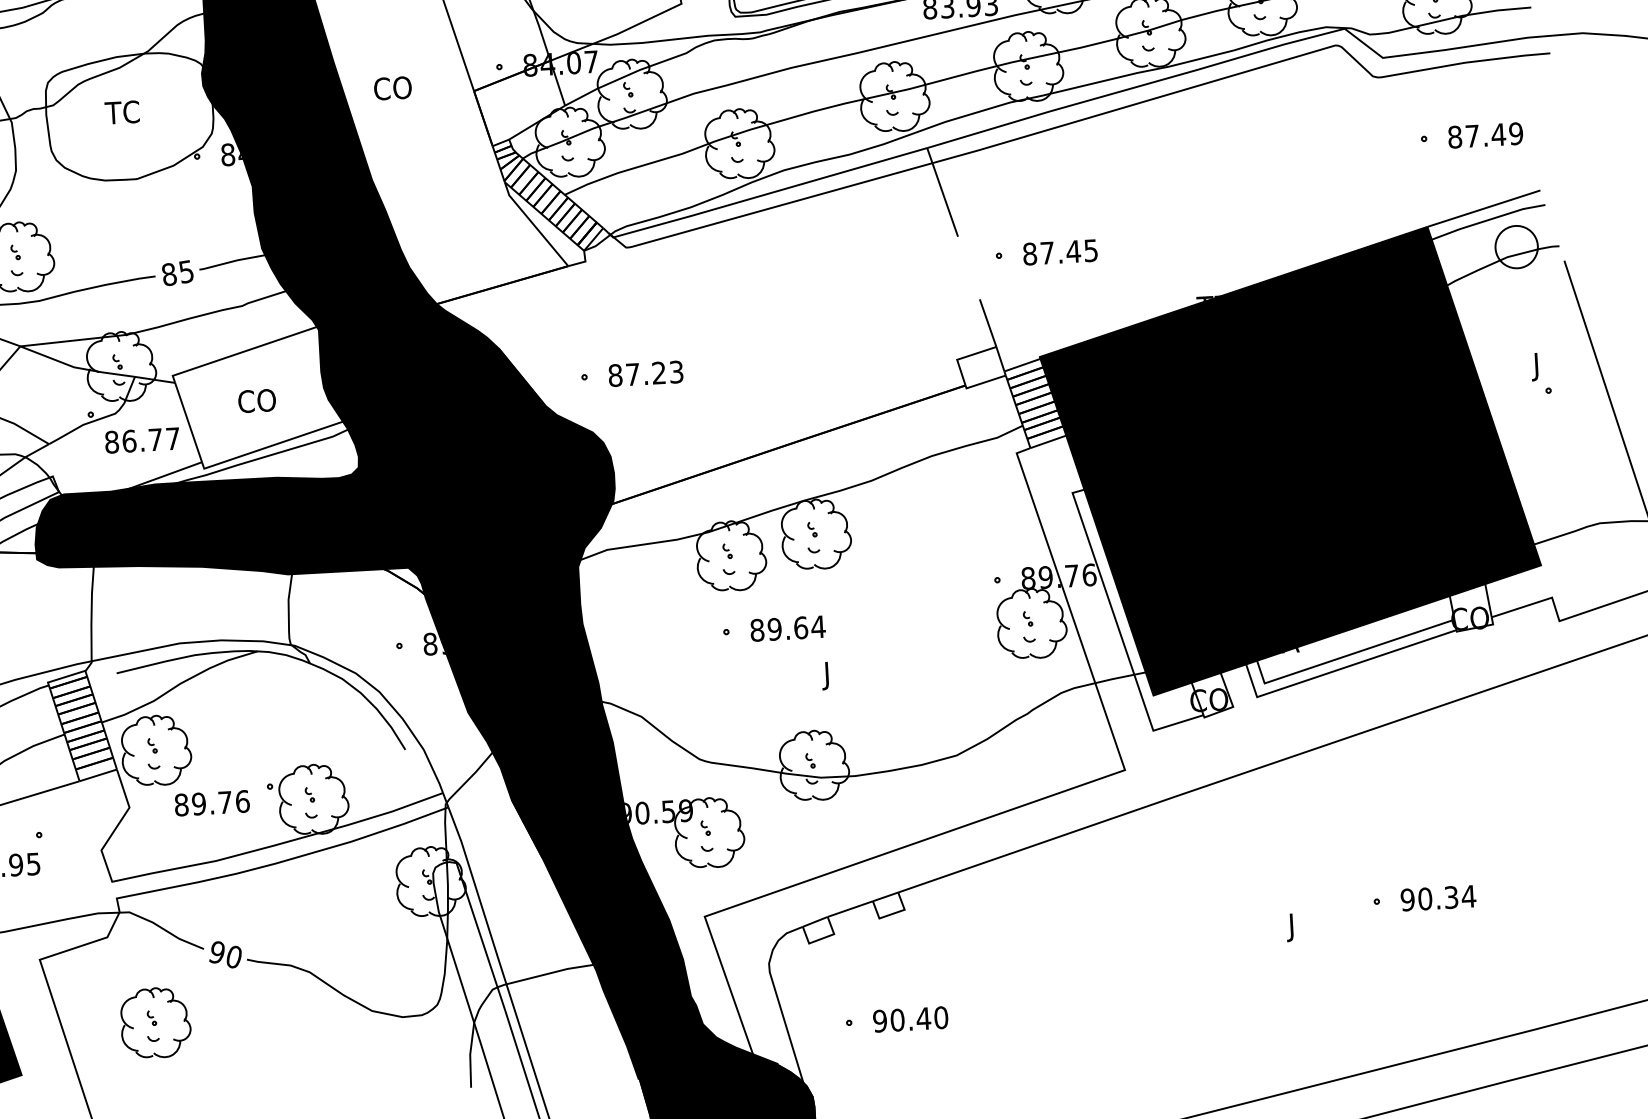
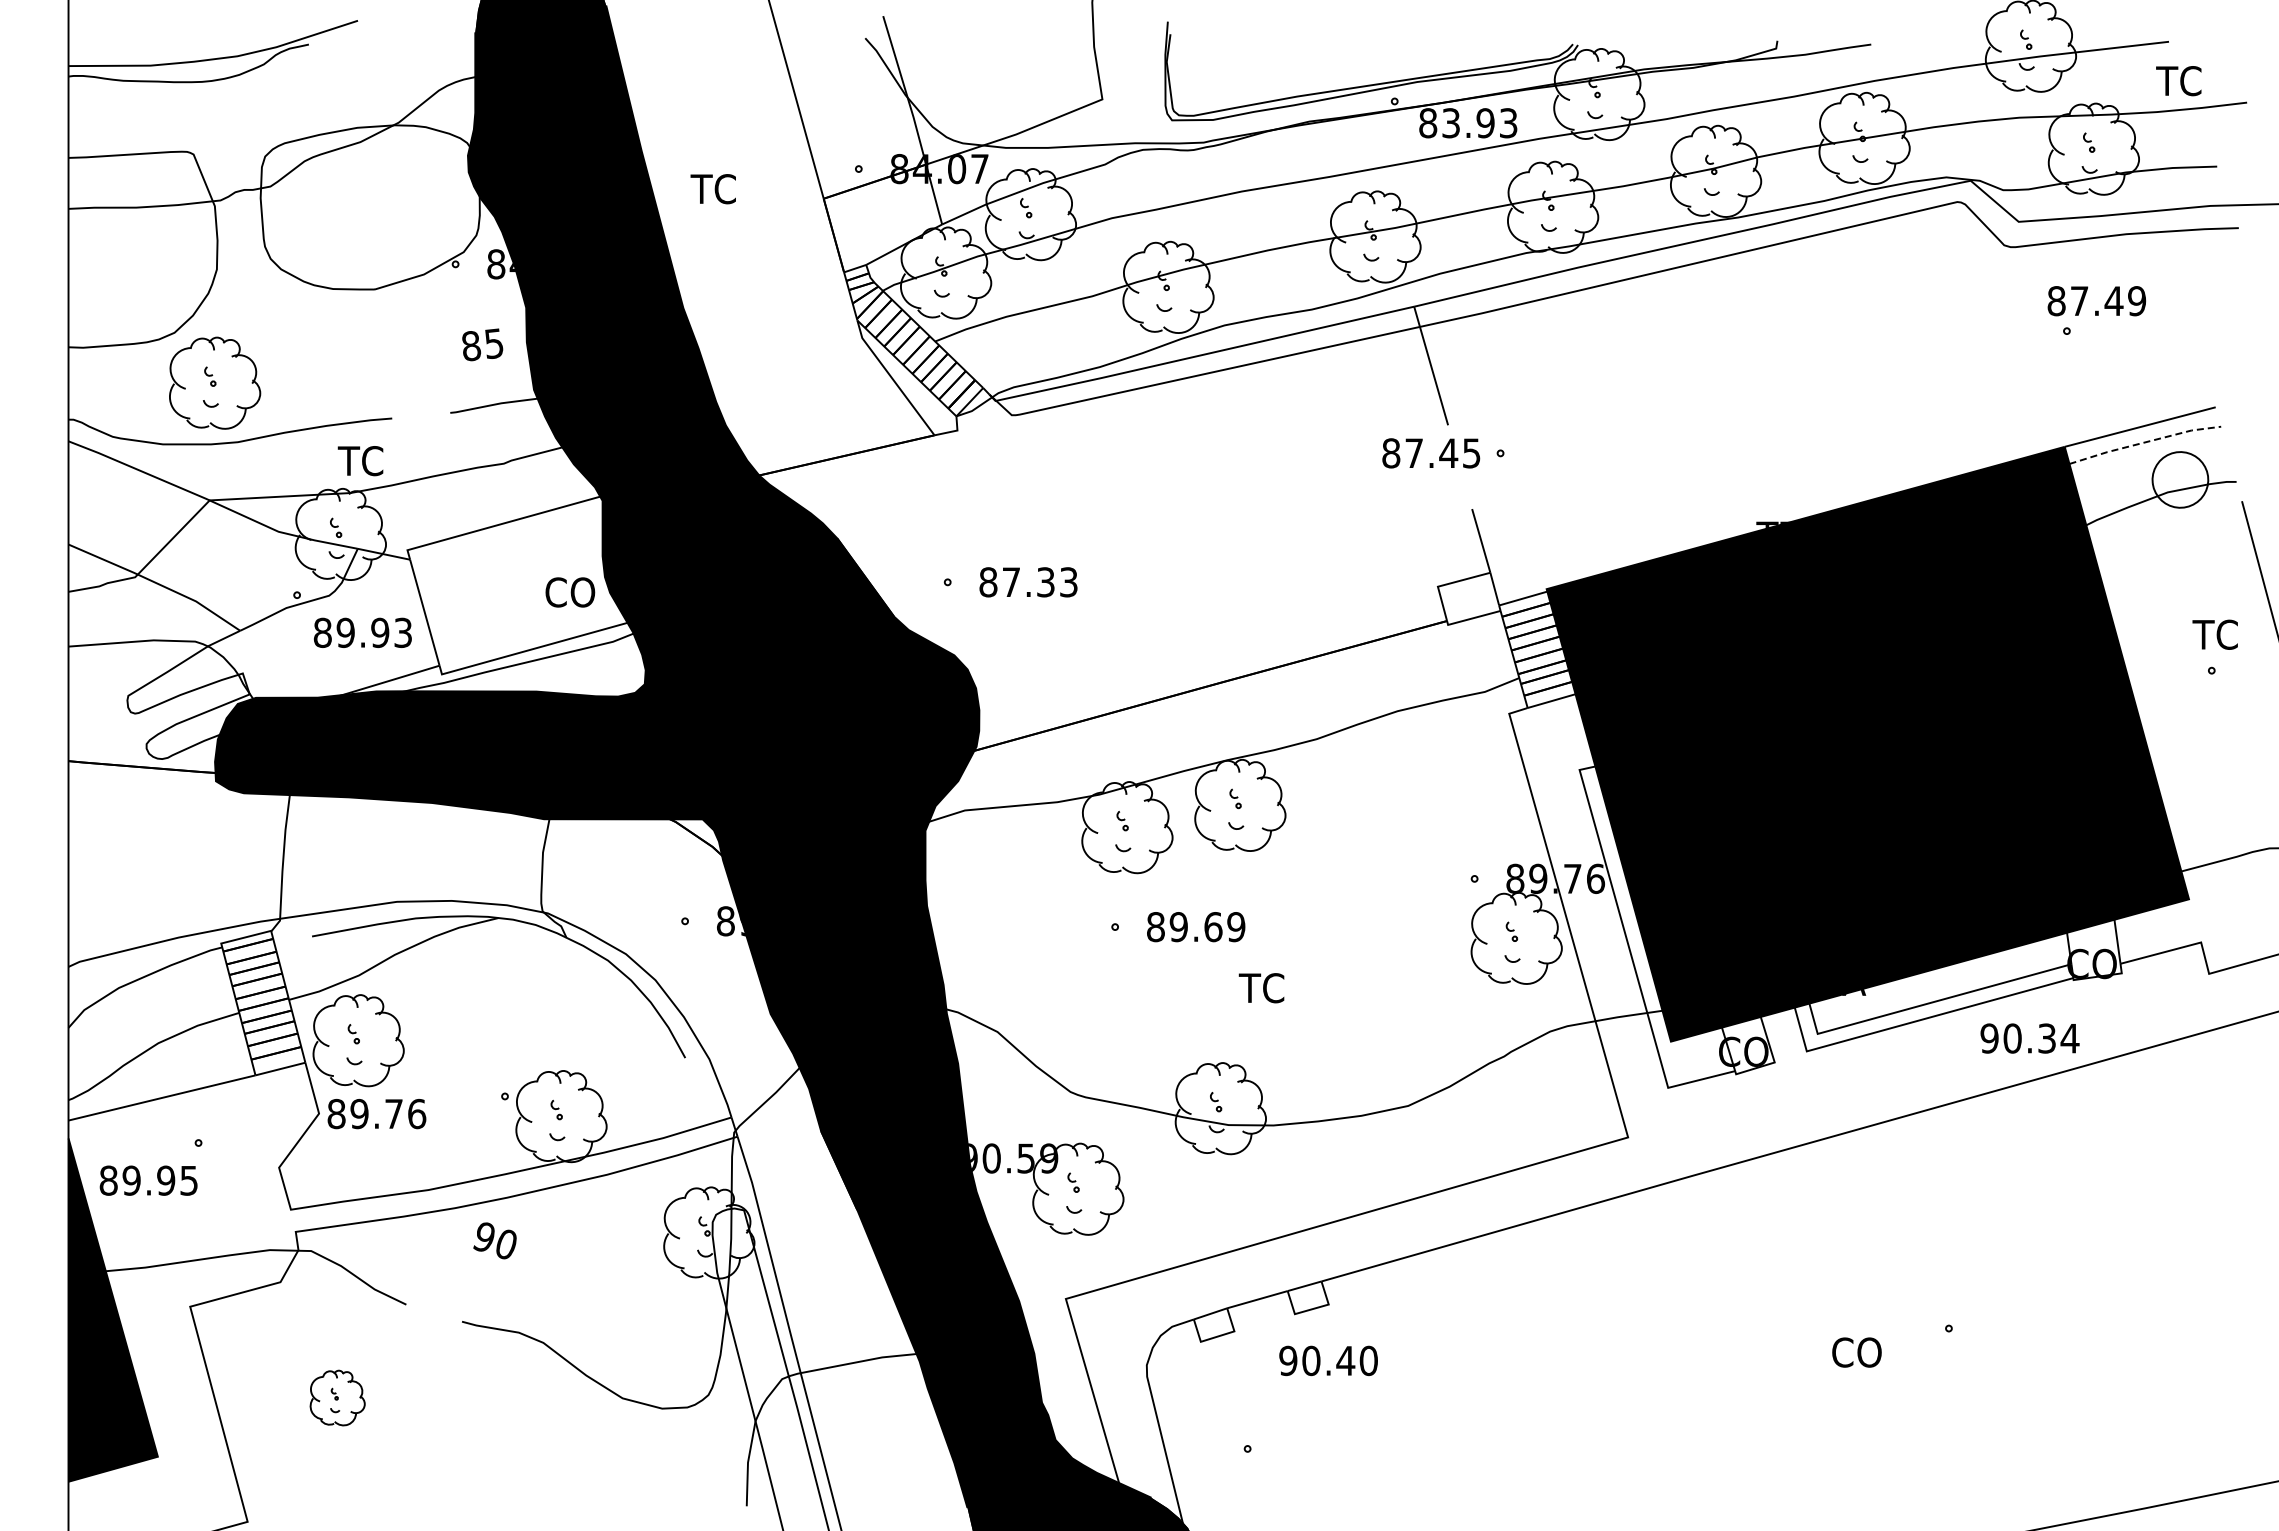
text: (392, 88) -> (716, 189), CO -> TC
text: (122, 112) -> (360, 461), moved
text: (1485, 135) -> (2096, 301), moved
line: (1487, 220) -> (2144, 442), solid -> dashed
text: (1060, 252) -> (1431, 453), moved
text: (177, 272) -> (482, 344), moved
text: (1548, 366) -> (2213, 638), J -> TC
text: (658, 373) -> (1045, 582), 87.23 -> 87.33
text: (257, 401) -> (570, 592), moved
text: (150, 439) -> (373, 632), 86.77 -> 89.93
text: (817, 627) -> (1235, 927), 89.64 -> 89.69
text: (839, 674) -> (1260, 991), J -> TC
text: (211, 803) -> (376, 1114), moved
text: (1438, 898) -> (2029, 1038), moved
text: (1306, 926) -> (1854, 1356), J -> CO
text: (224, 954) -> (494, 1240), moved
text: (910, 1019) -> (1328, 1360), moved
part: (155, 1022) -> (337, 1397), size x0.6

